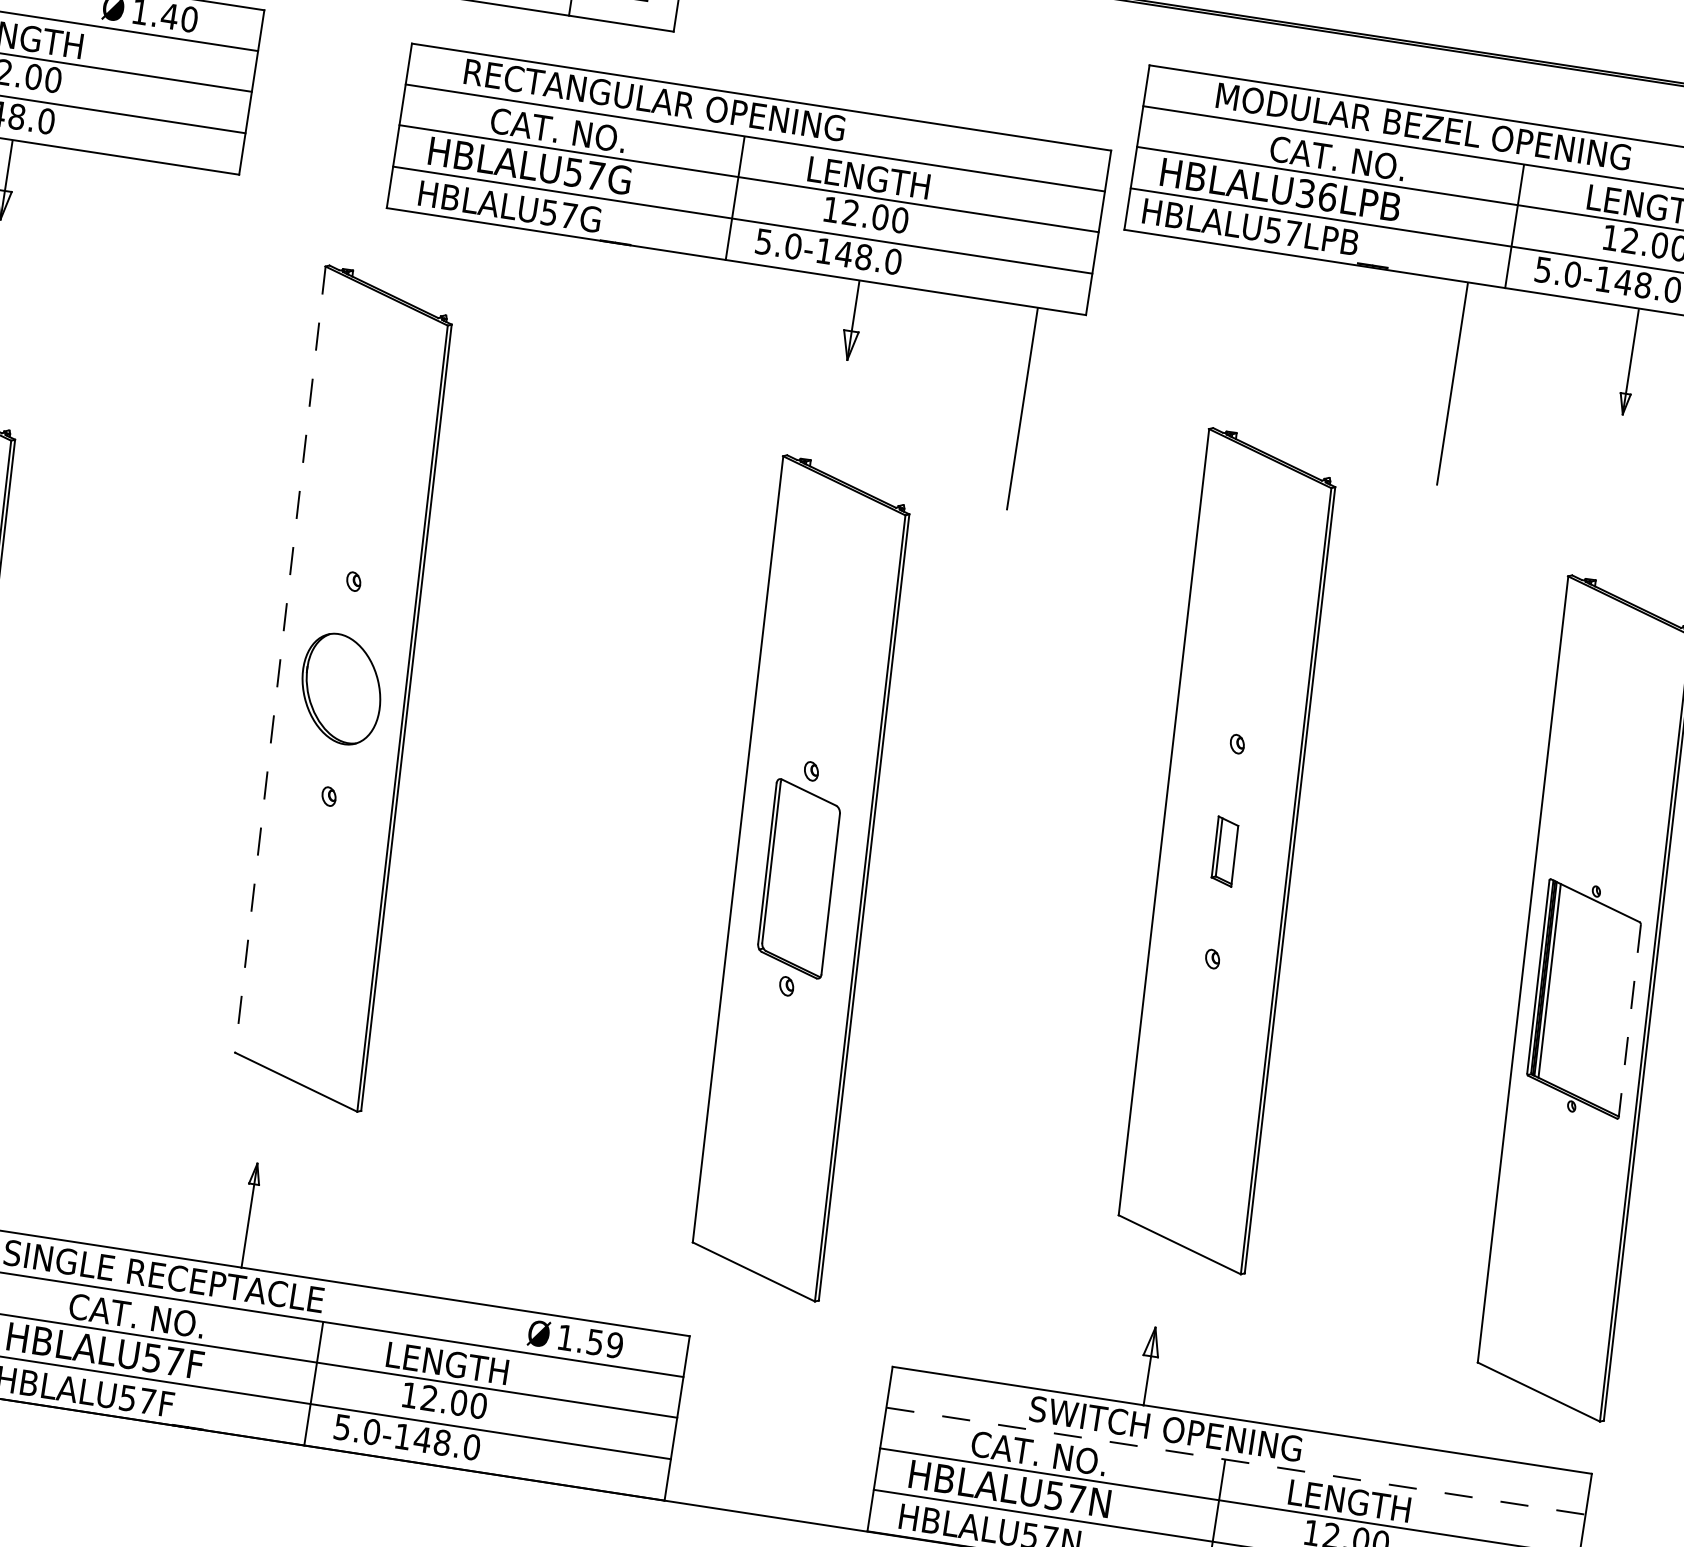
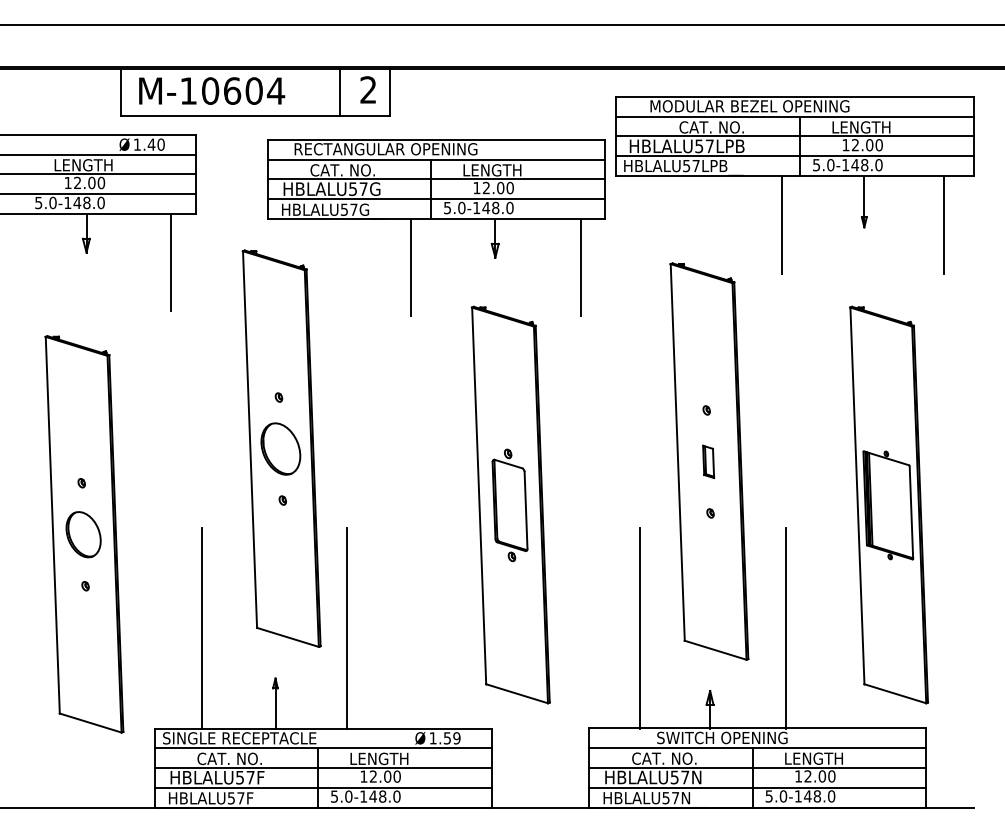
text: (1316, 195) -> (704, 146), HBLALU36LPB -> HBLALU57LPB
line: (173, 267) -> (171, 262), added
line: (670, 353) -> (411, 267), added
line: (281, 661) -> (250, 440), dashed -> solid
line: (1629, 1023) -> (911, 513), dashed -> solid
line: (119, 1036) -> (201, 628), added
line: (422, 1082) -> (347, 628), added
line: (1030, 1175) -> (640, 628), added
line: (1331, 1221) -> (785, 628), added
line: (1237, 1462) -> (758, 748), dashed -> solid

